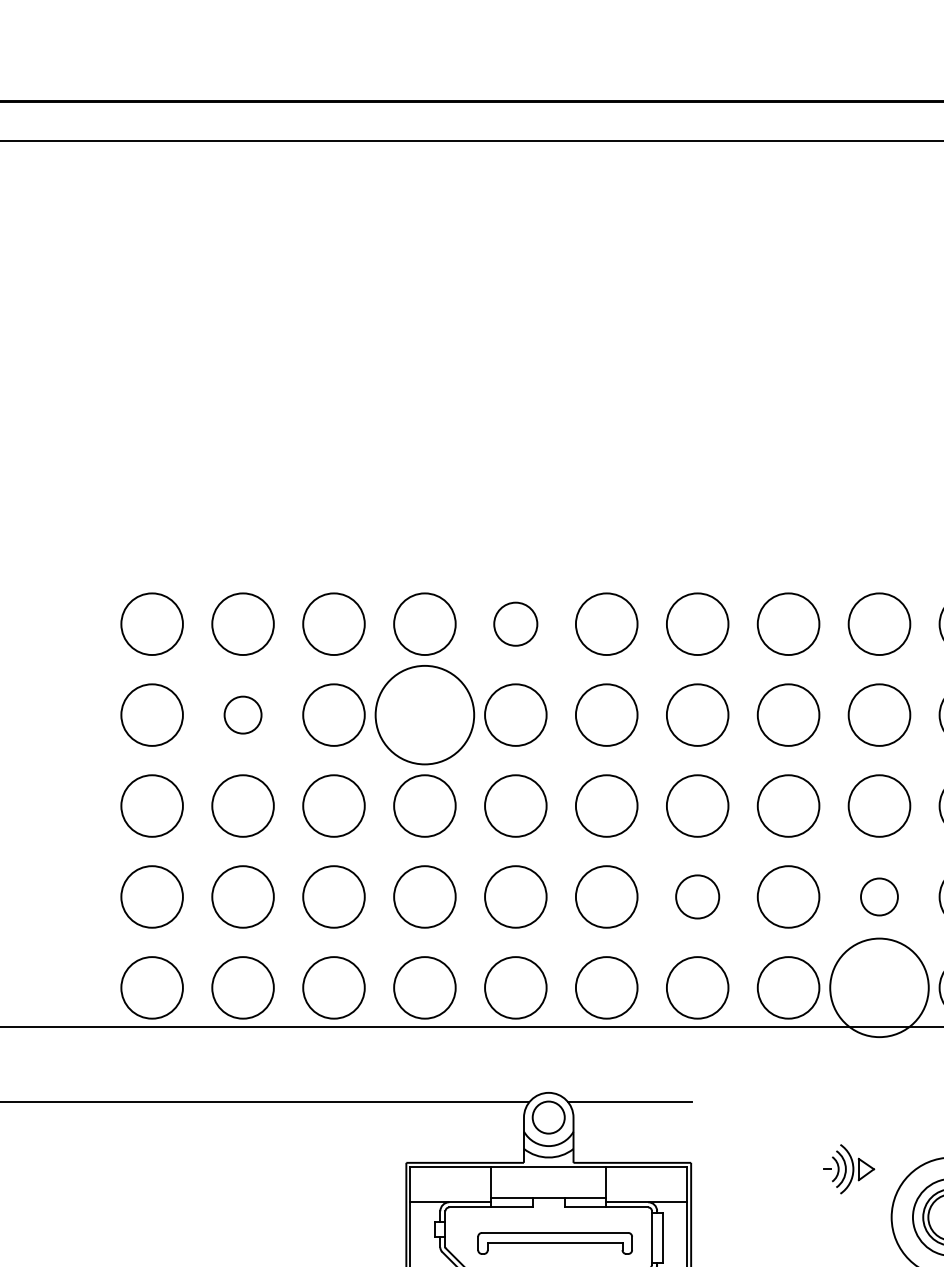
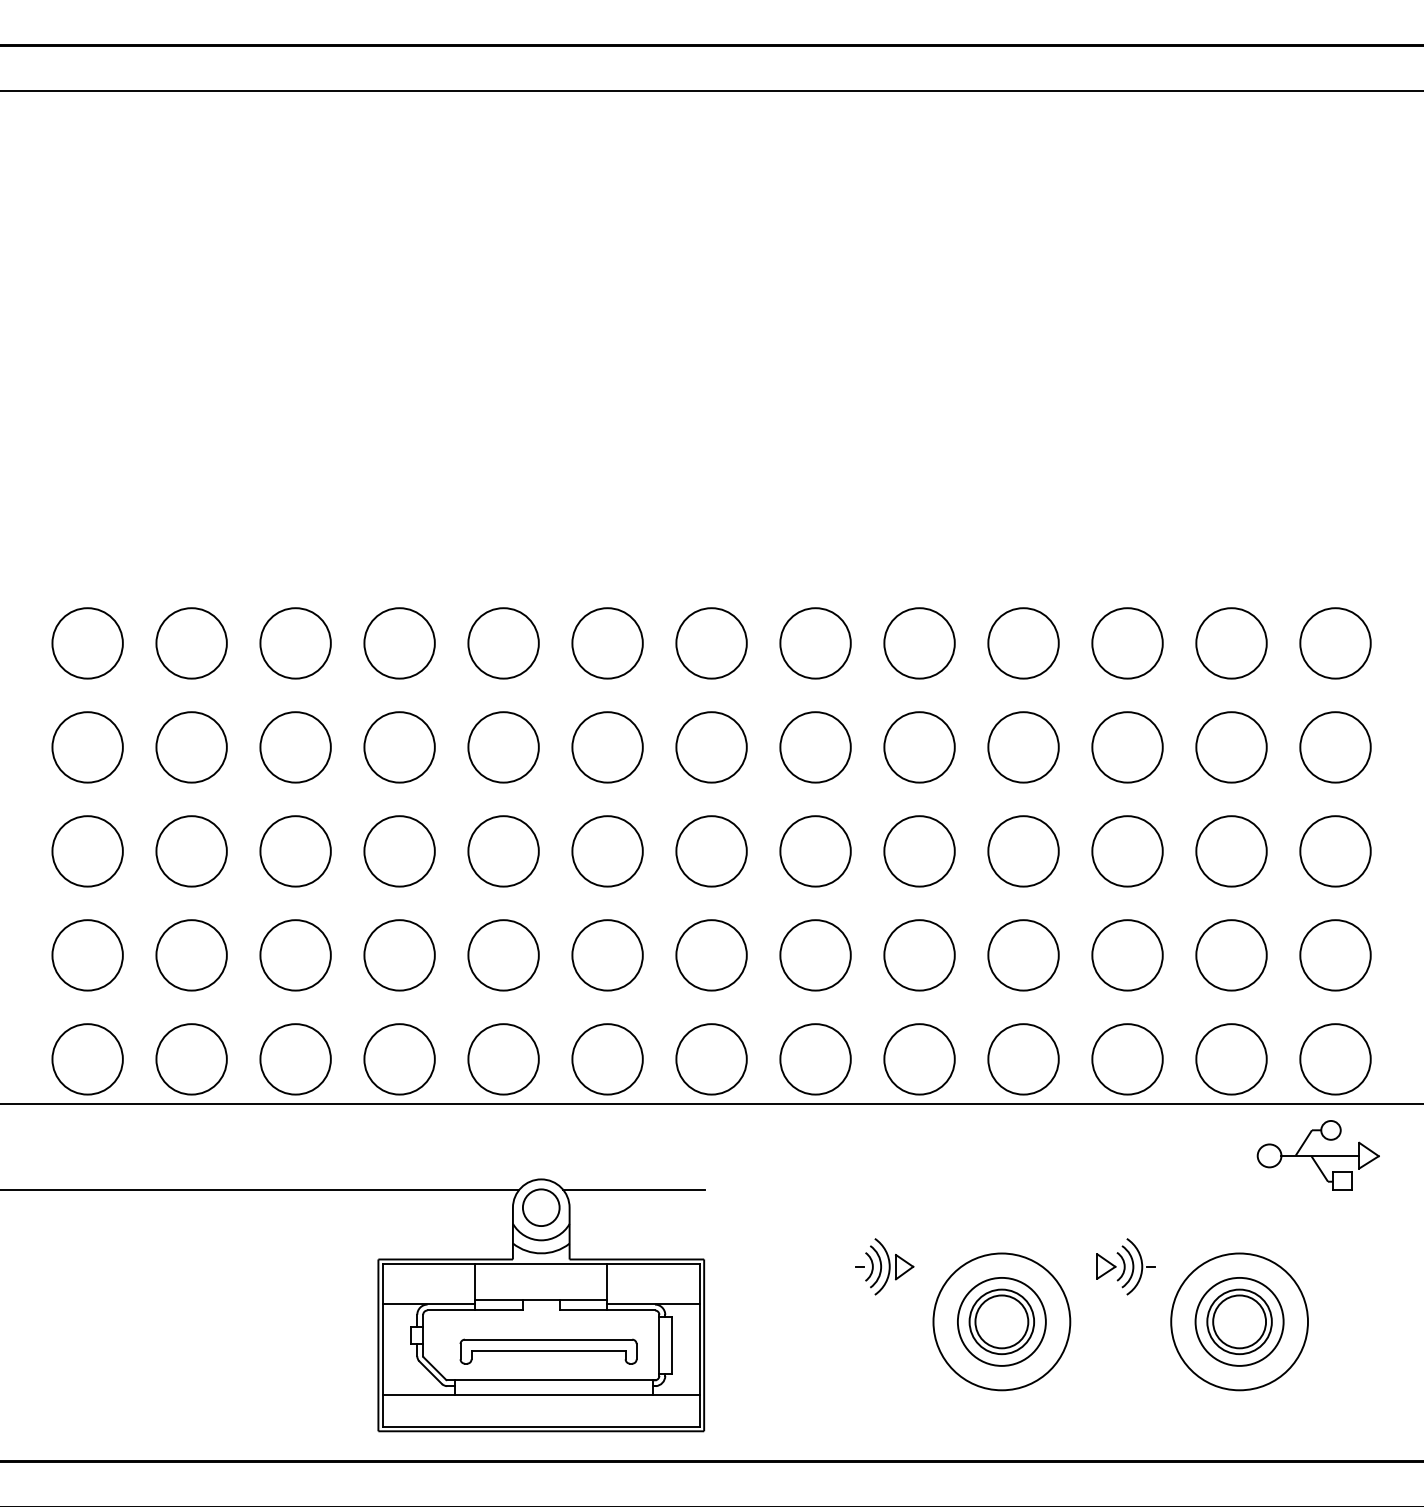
circle: (515, 624) -> (503, 643), size x1.43
circle: (242, 715) -> (191, 747), size x1.67
circle: (424, 715) -> (399, 747), size x0.62
circle: (697, 897) -> (711, 955), size x1.43
circle: (879, 897) -> (919, 955), size x1.67
circle: (879, 988) -> (919, 1059), size x0.62

